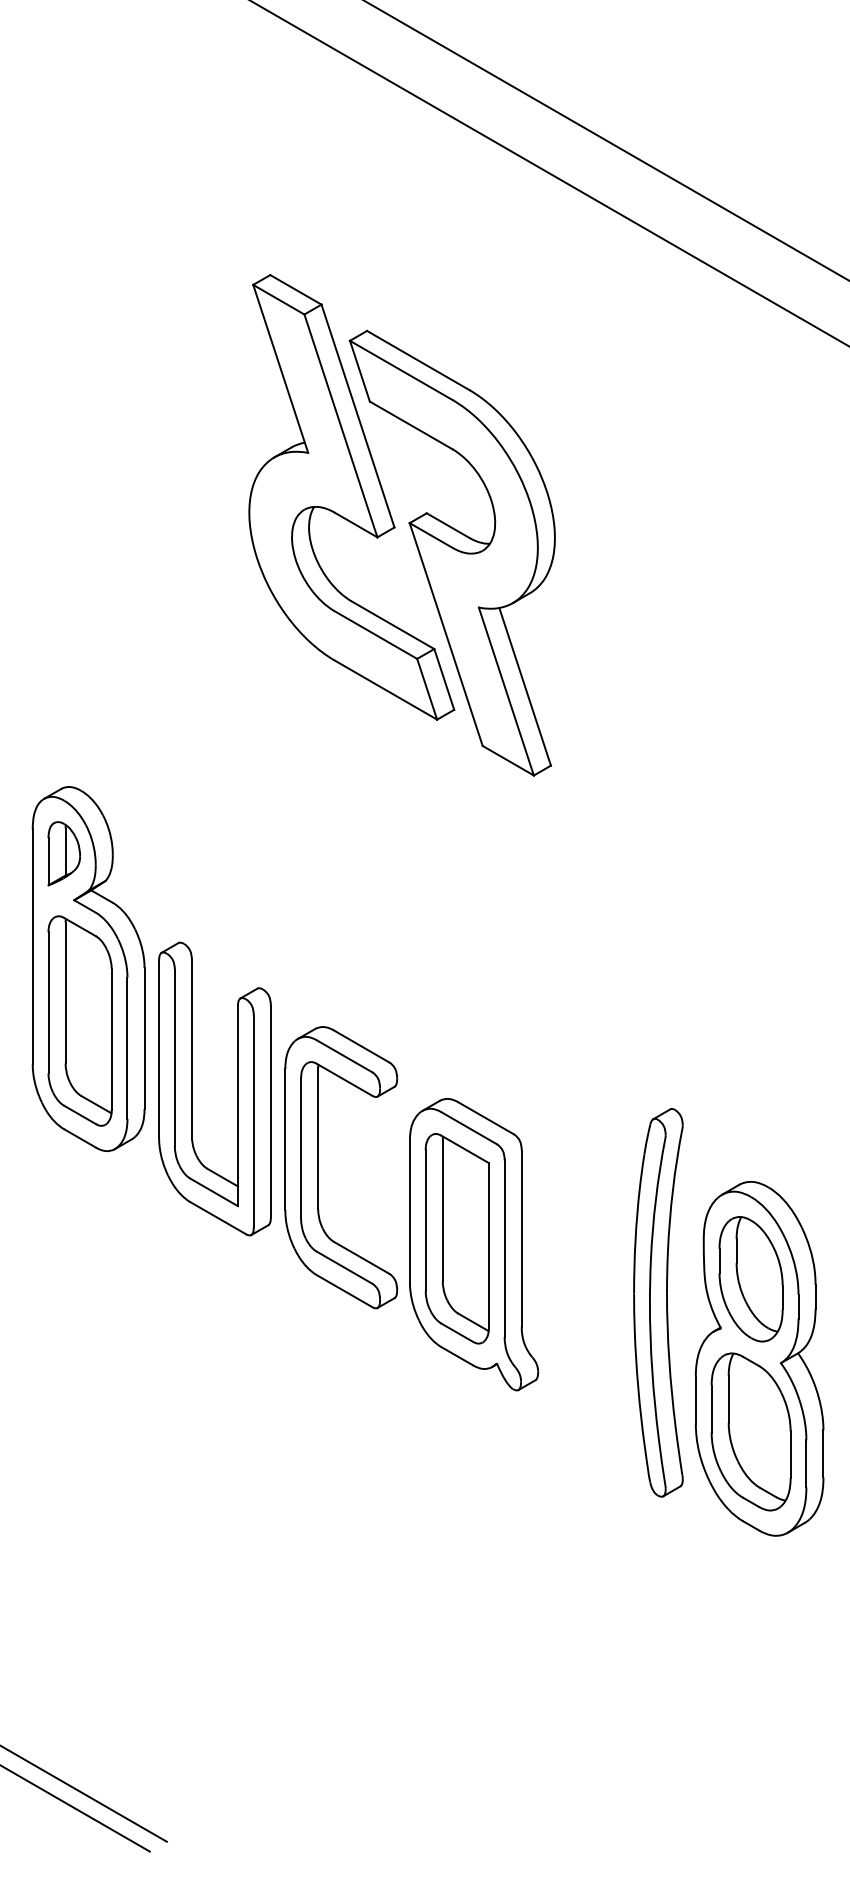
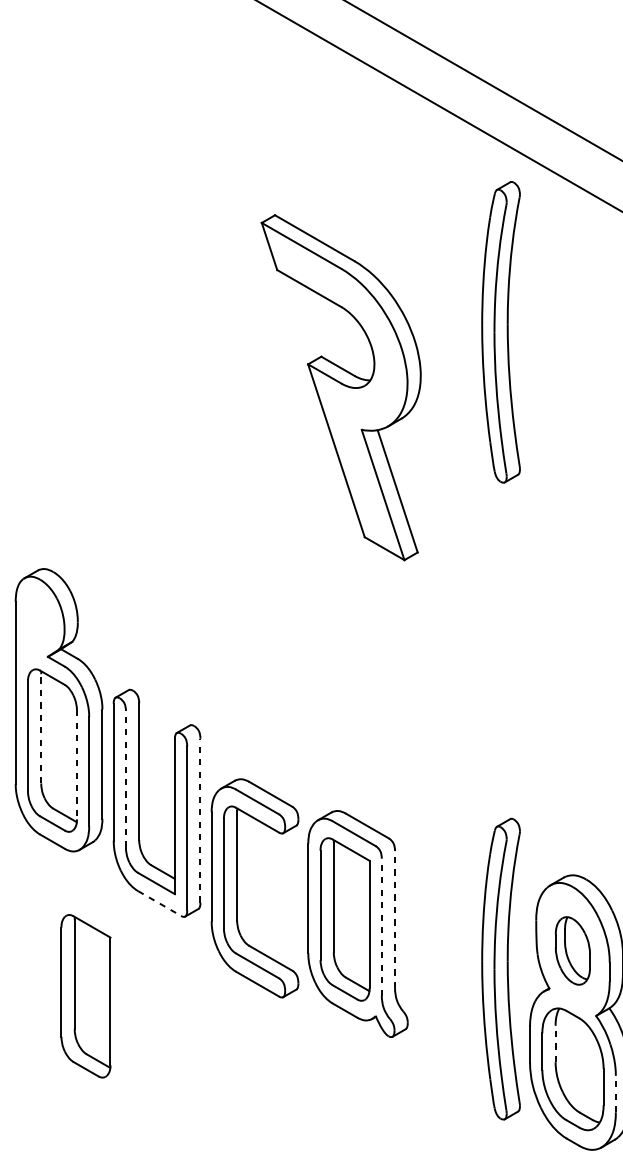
part: (658, 481) -> (501, 332), added
part: (351, 497) -> (262, 344), removed
part: (63, 853) -> (39, 620), removed
line: (65, 992) -> (41, 728), solid -> dashed
line: (111, 1039) -> (76, 764), solid -> dashed
line: (174, 1057) -> (125, 778), solid -> dashed
line: (270, 1111) -> (200, 820), solid -> dashed
part: (318, 1167) -> (237, 888), moved
line: (218, 1218) -> (159, 903), solid -> dashed
line: (521, 1238) -> (394, 919), solid -> dashed
line: (504, 1248) -> (381, 927), solid -> dashed
part: (750, 1279) -> (572, 951), size x0.7
part: (122, 1337) -> (85, 996), added
line: (728, 1398) -> (555, 1043), solid -> dashed
line: (806, 1463) -> (615, 1093), solid -> dashed

